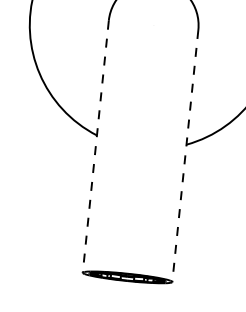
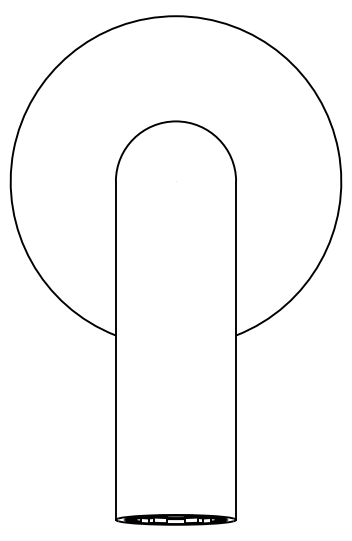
line: (95, 147) -> (115, 351), dashed -> solid
line: (185, 156) -> (236, 351), dashed -> solid

